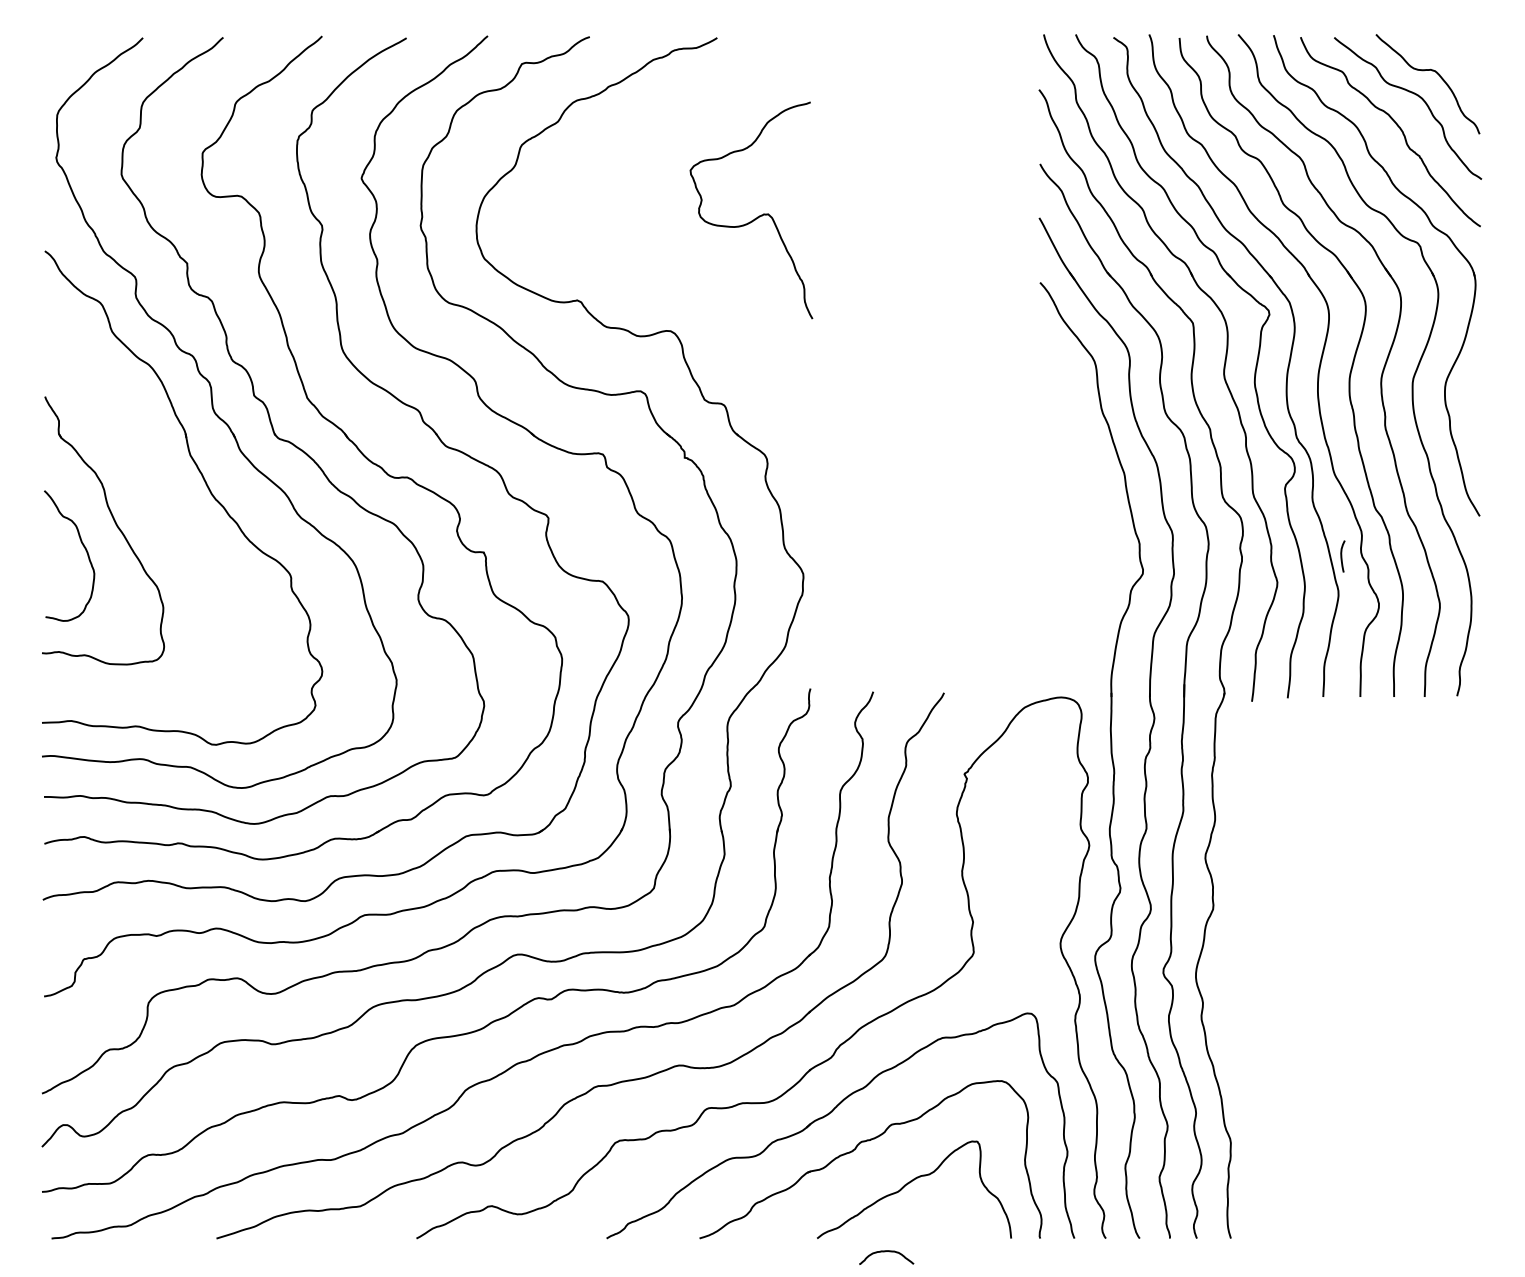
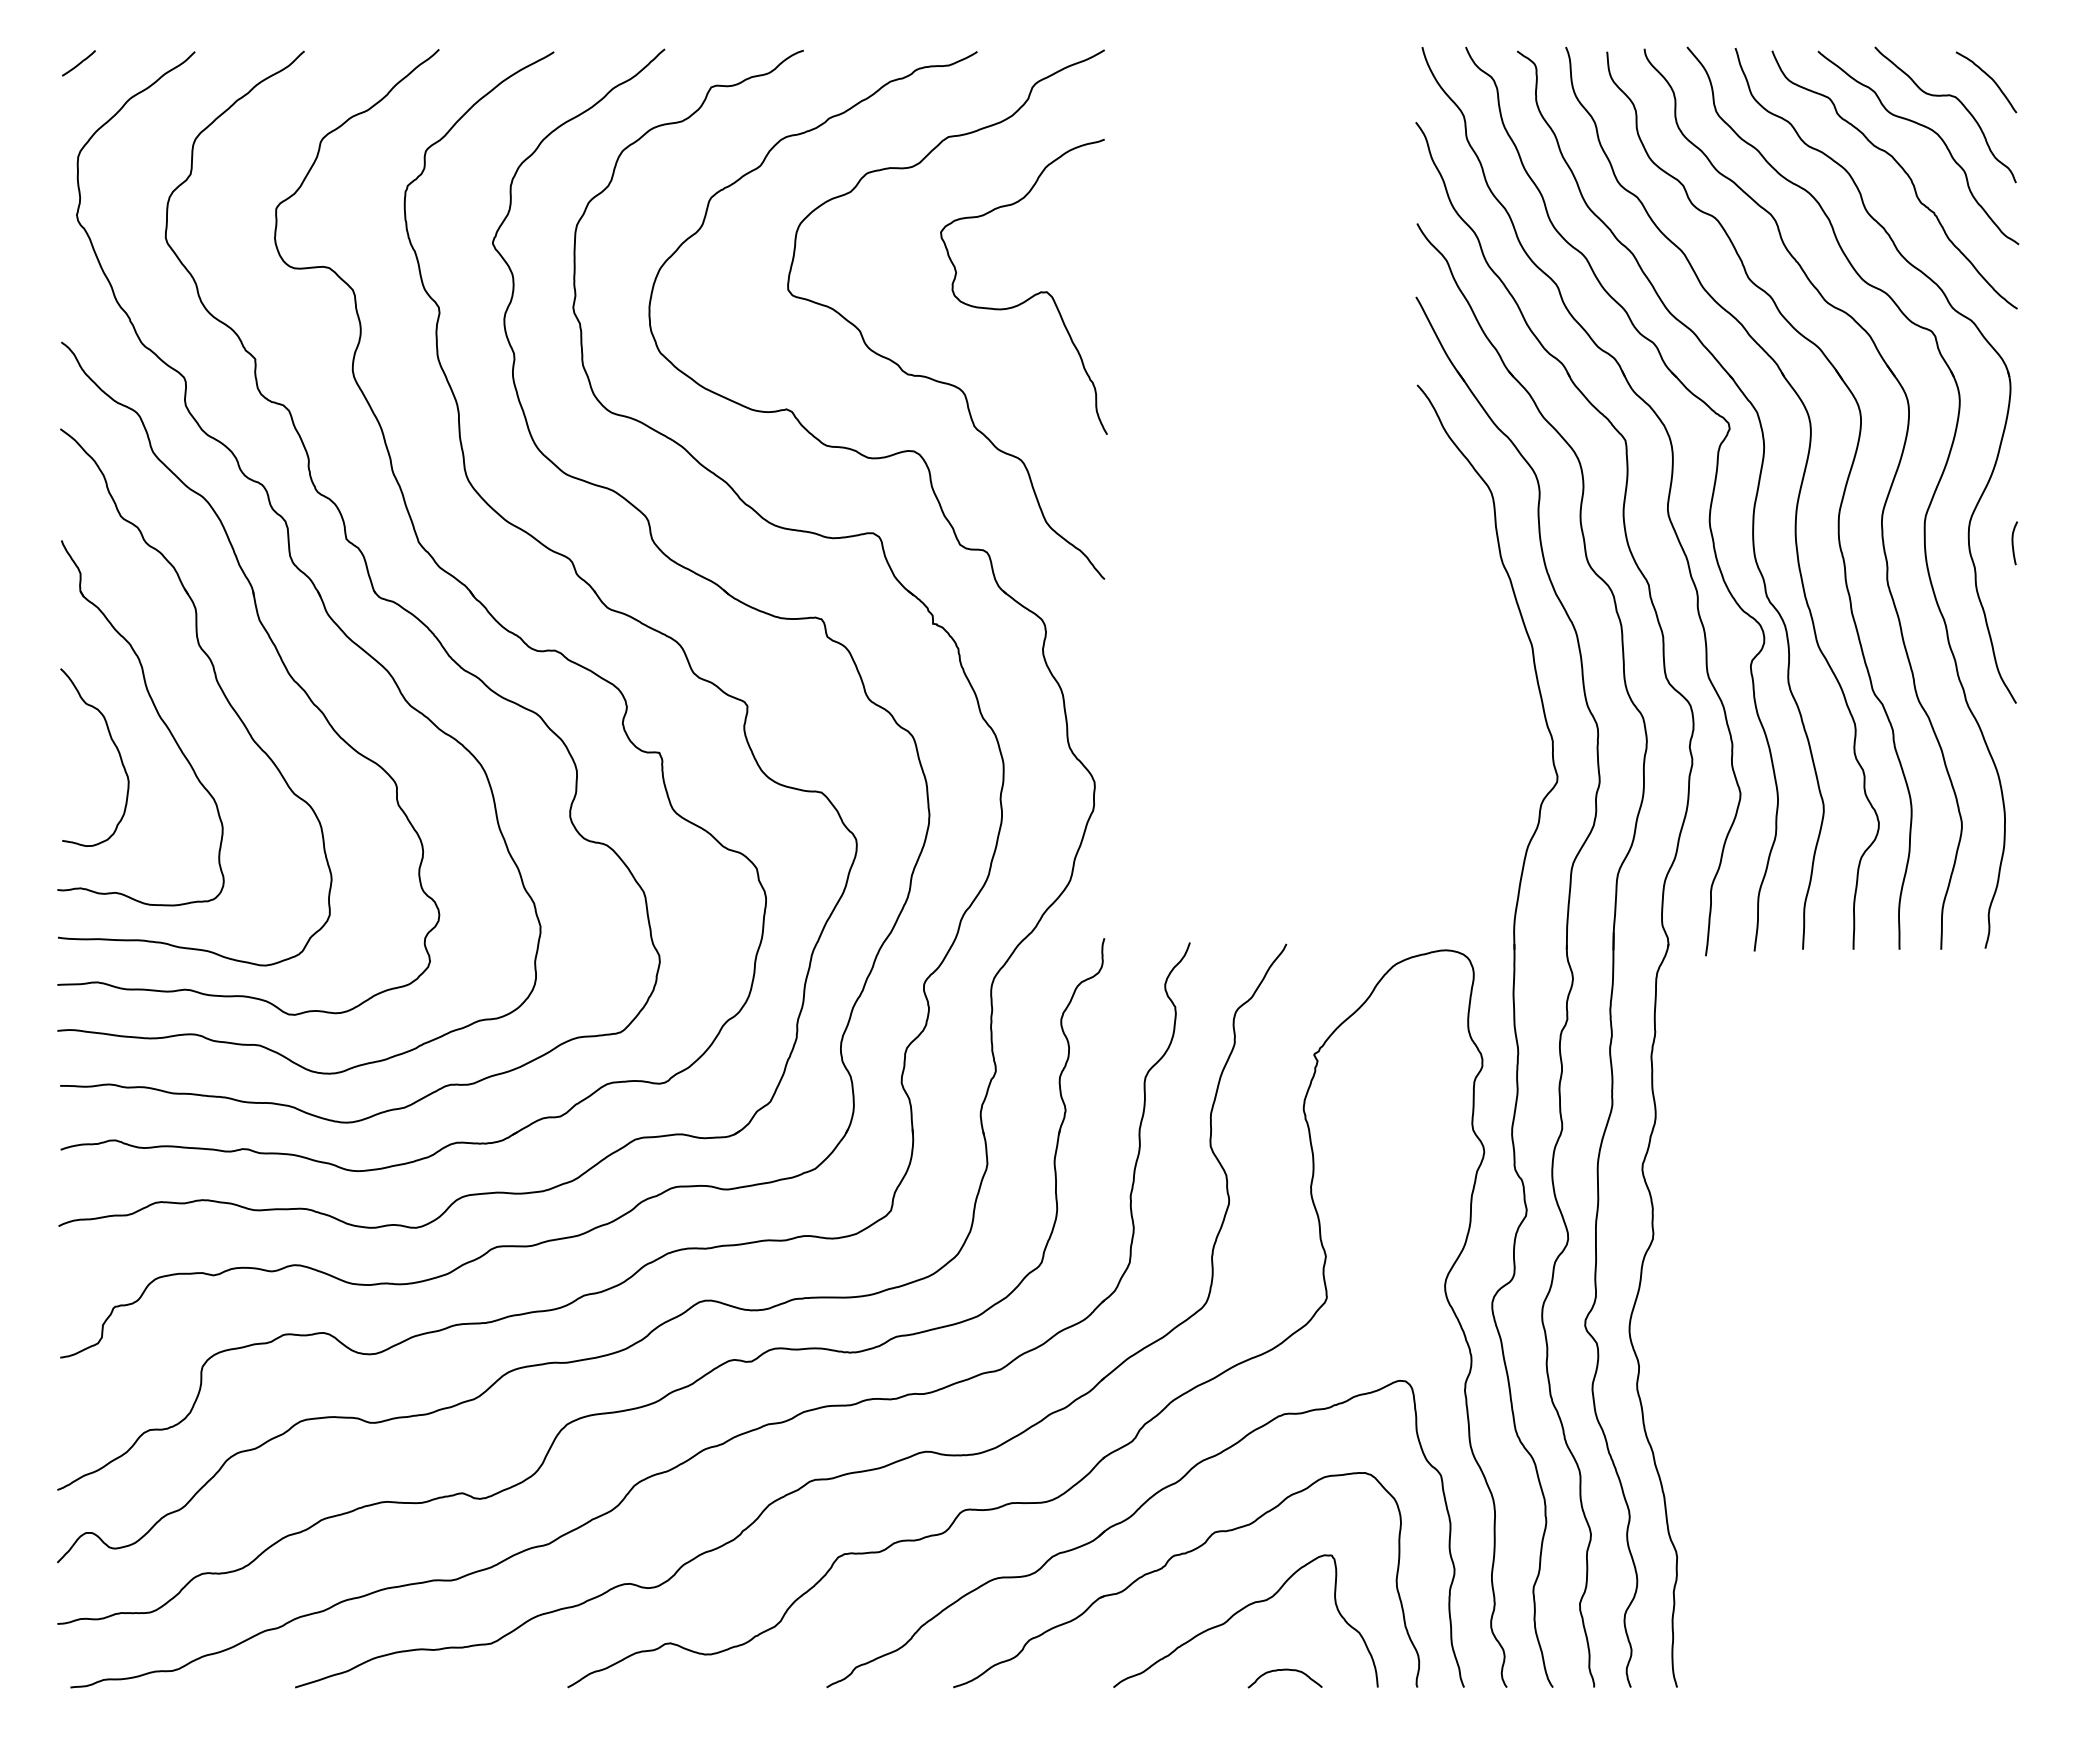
line: (57, 46) -> (78, 63), added
curve: (1459, 56) -> (1988, 77), added
curve: (678, 275) -> (924, 375), added
part: (160, 503) -> (218, 686), added
curve: (1341, 556) -> (2013, 543), moved
curve: (886, 1251) -> (1284, 1670), moved

